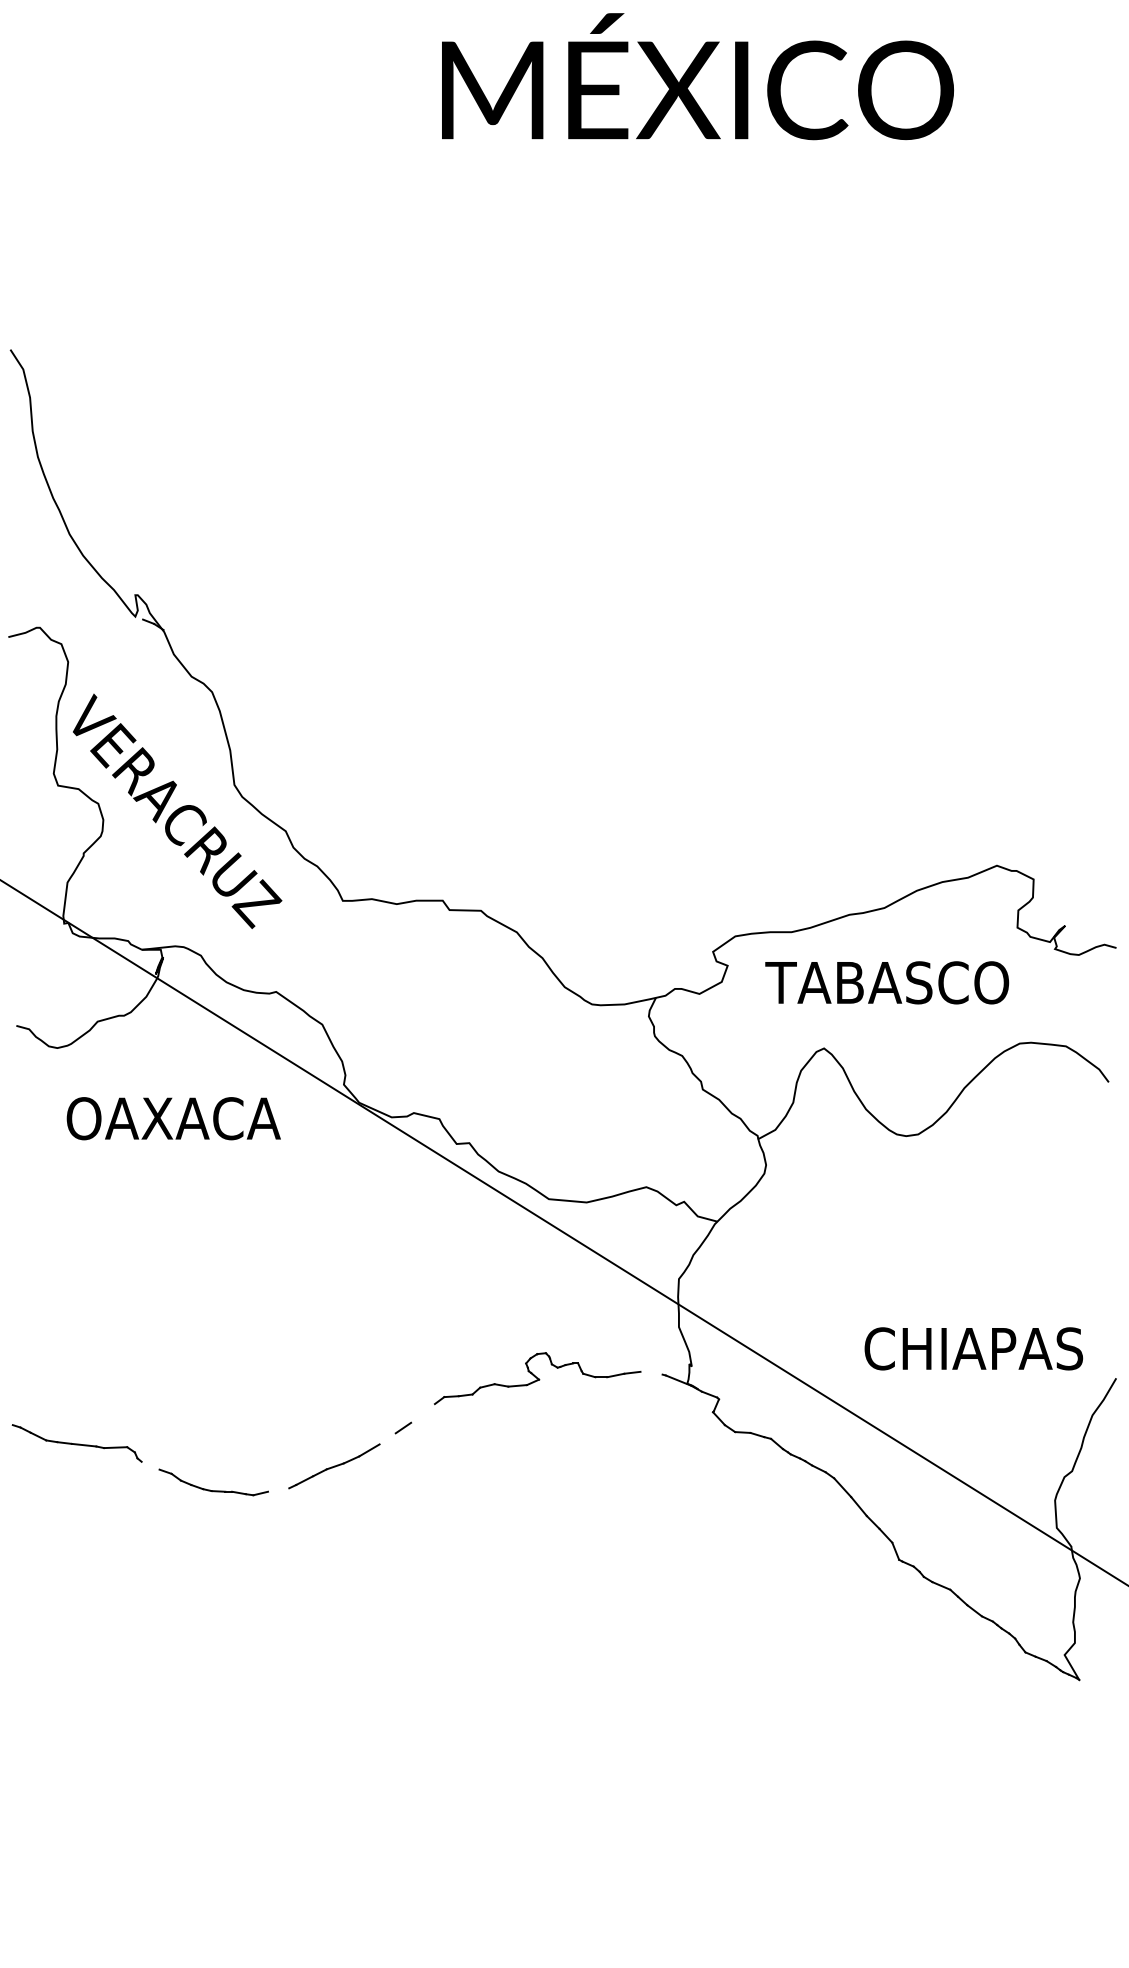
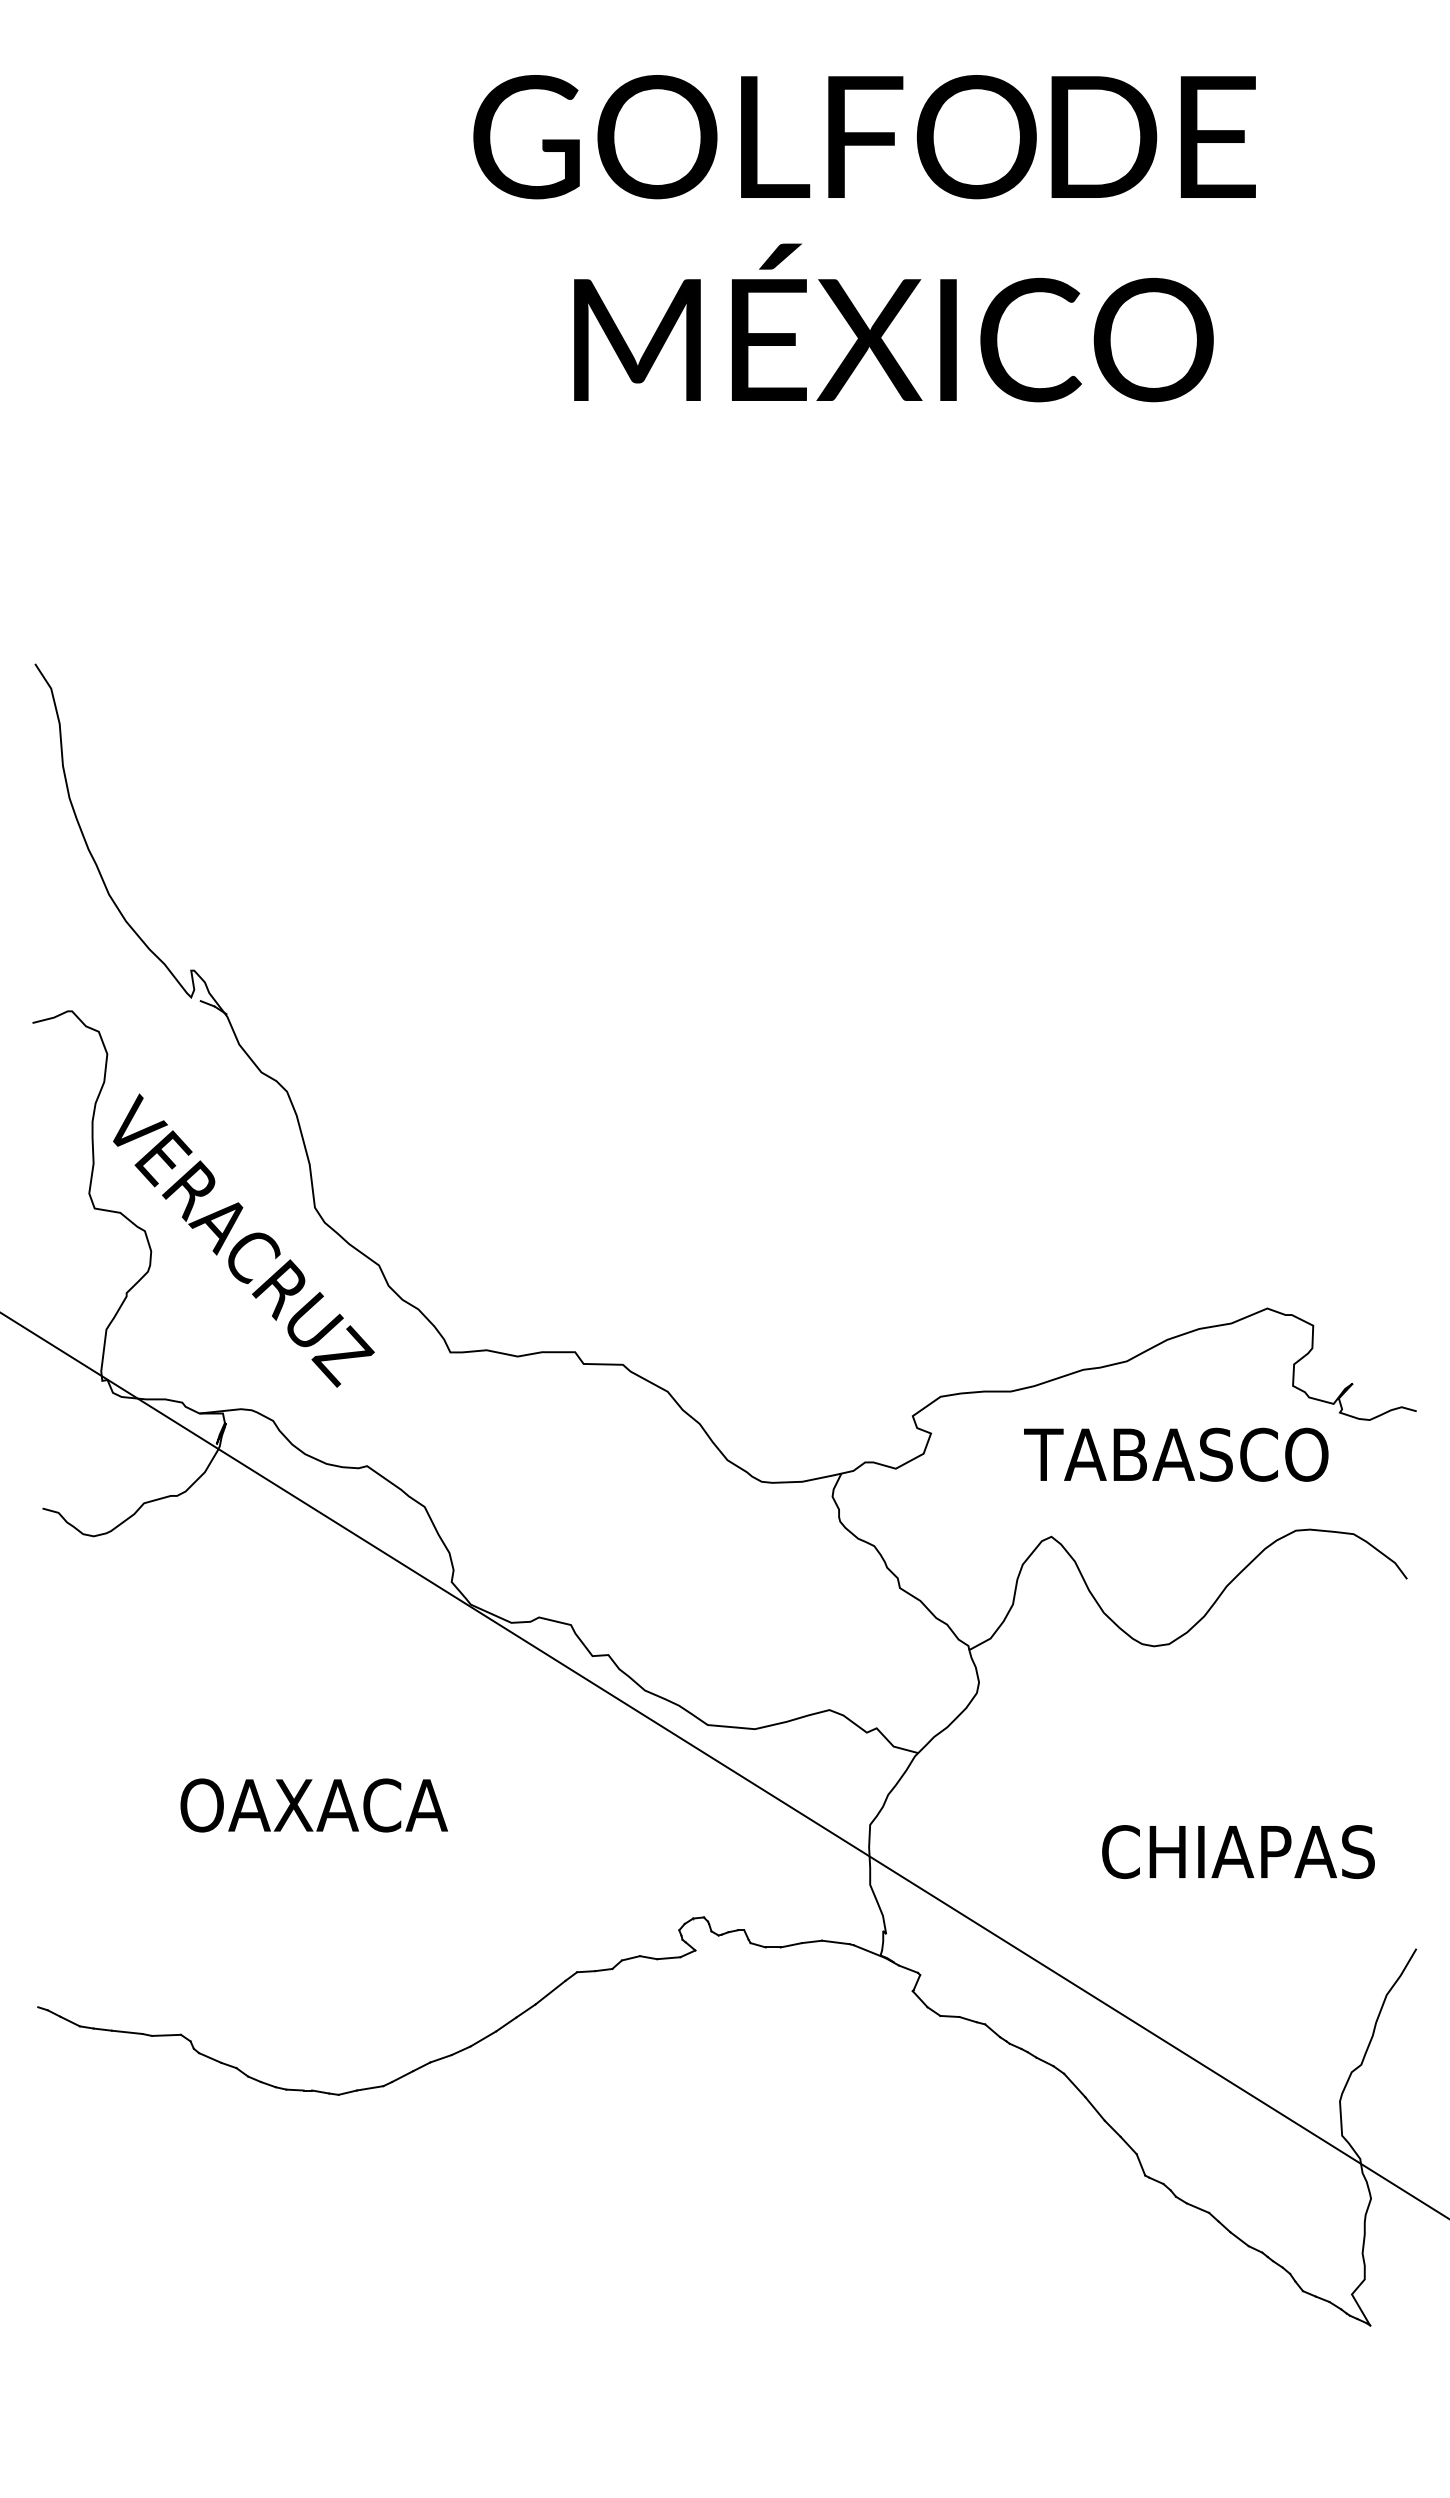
text: (887, 982) -> (1176, 1454), moved
text: (173, 1118) -> (313, 1805), moved
text: (973, 1348) -> (1238, 1851), moved
line: (651, 1373) -> (835, 1942), added
line: (423, 1413) -> (550, 1992), added
line: (387, 1438) -> (506, 2024), added
line: (150, 1465) -> (210, 2057), added
line: (278, 1490) -> (369, 2088), added

